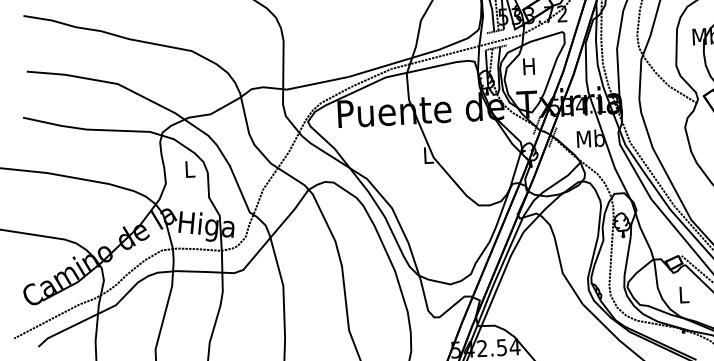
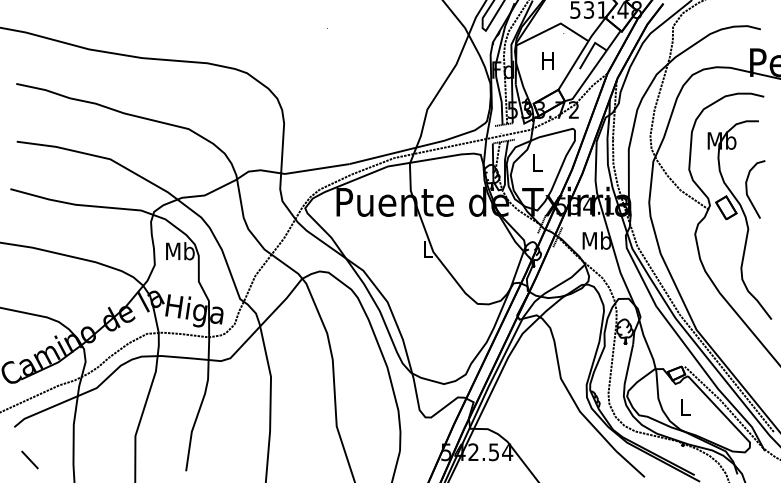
text: (528, 66) -> (536, 162), H -> L
text: (189, 169) -> (180, 251), L -> Mb

